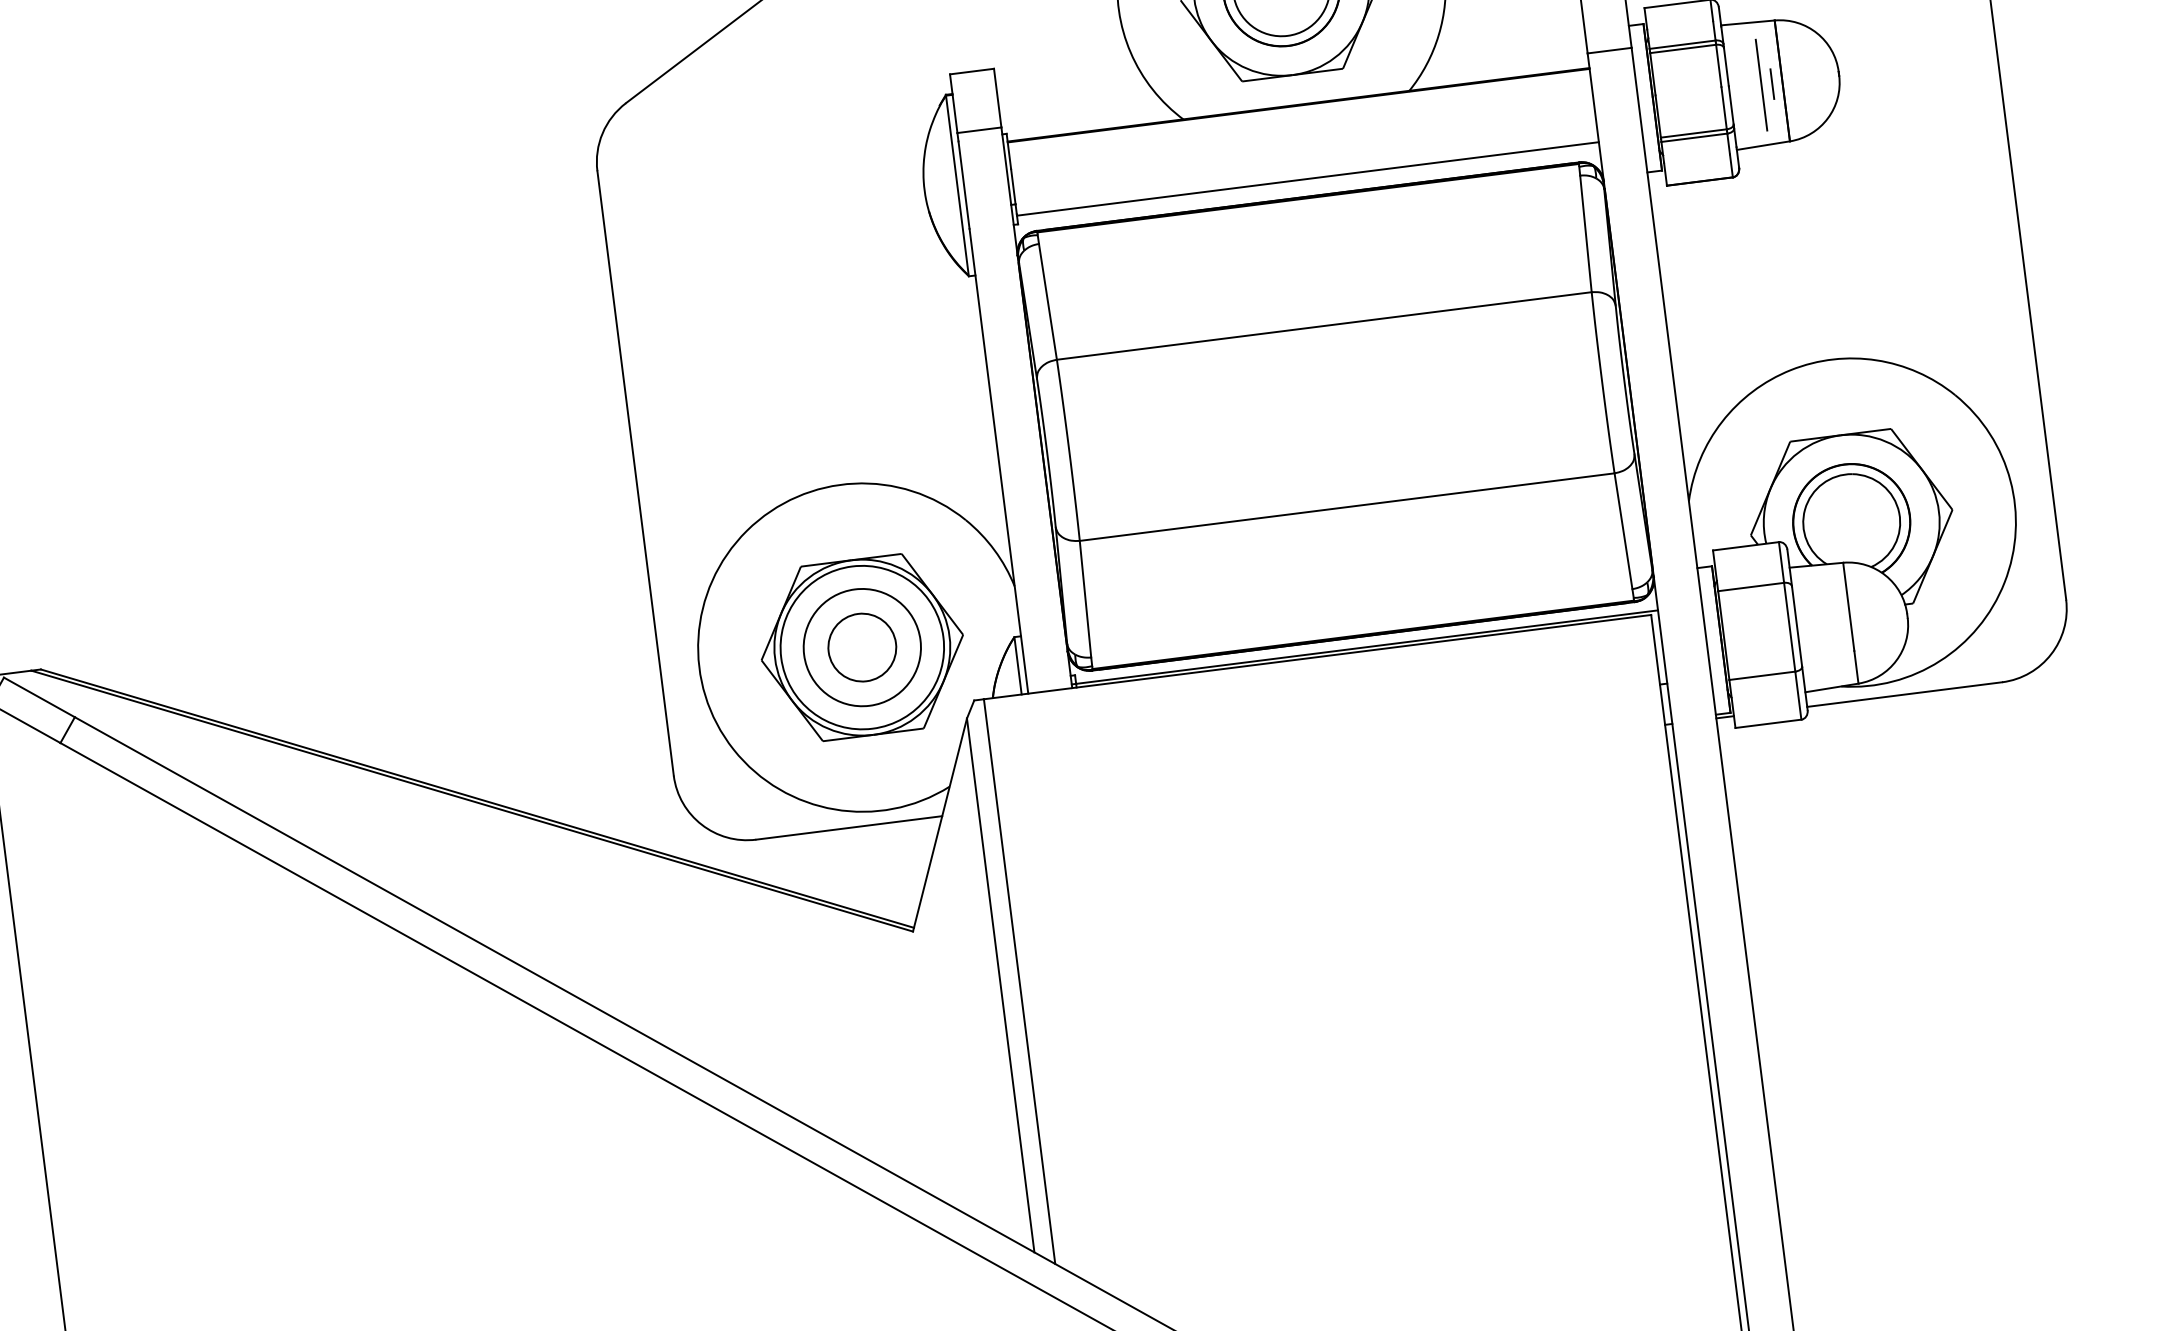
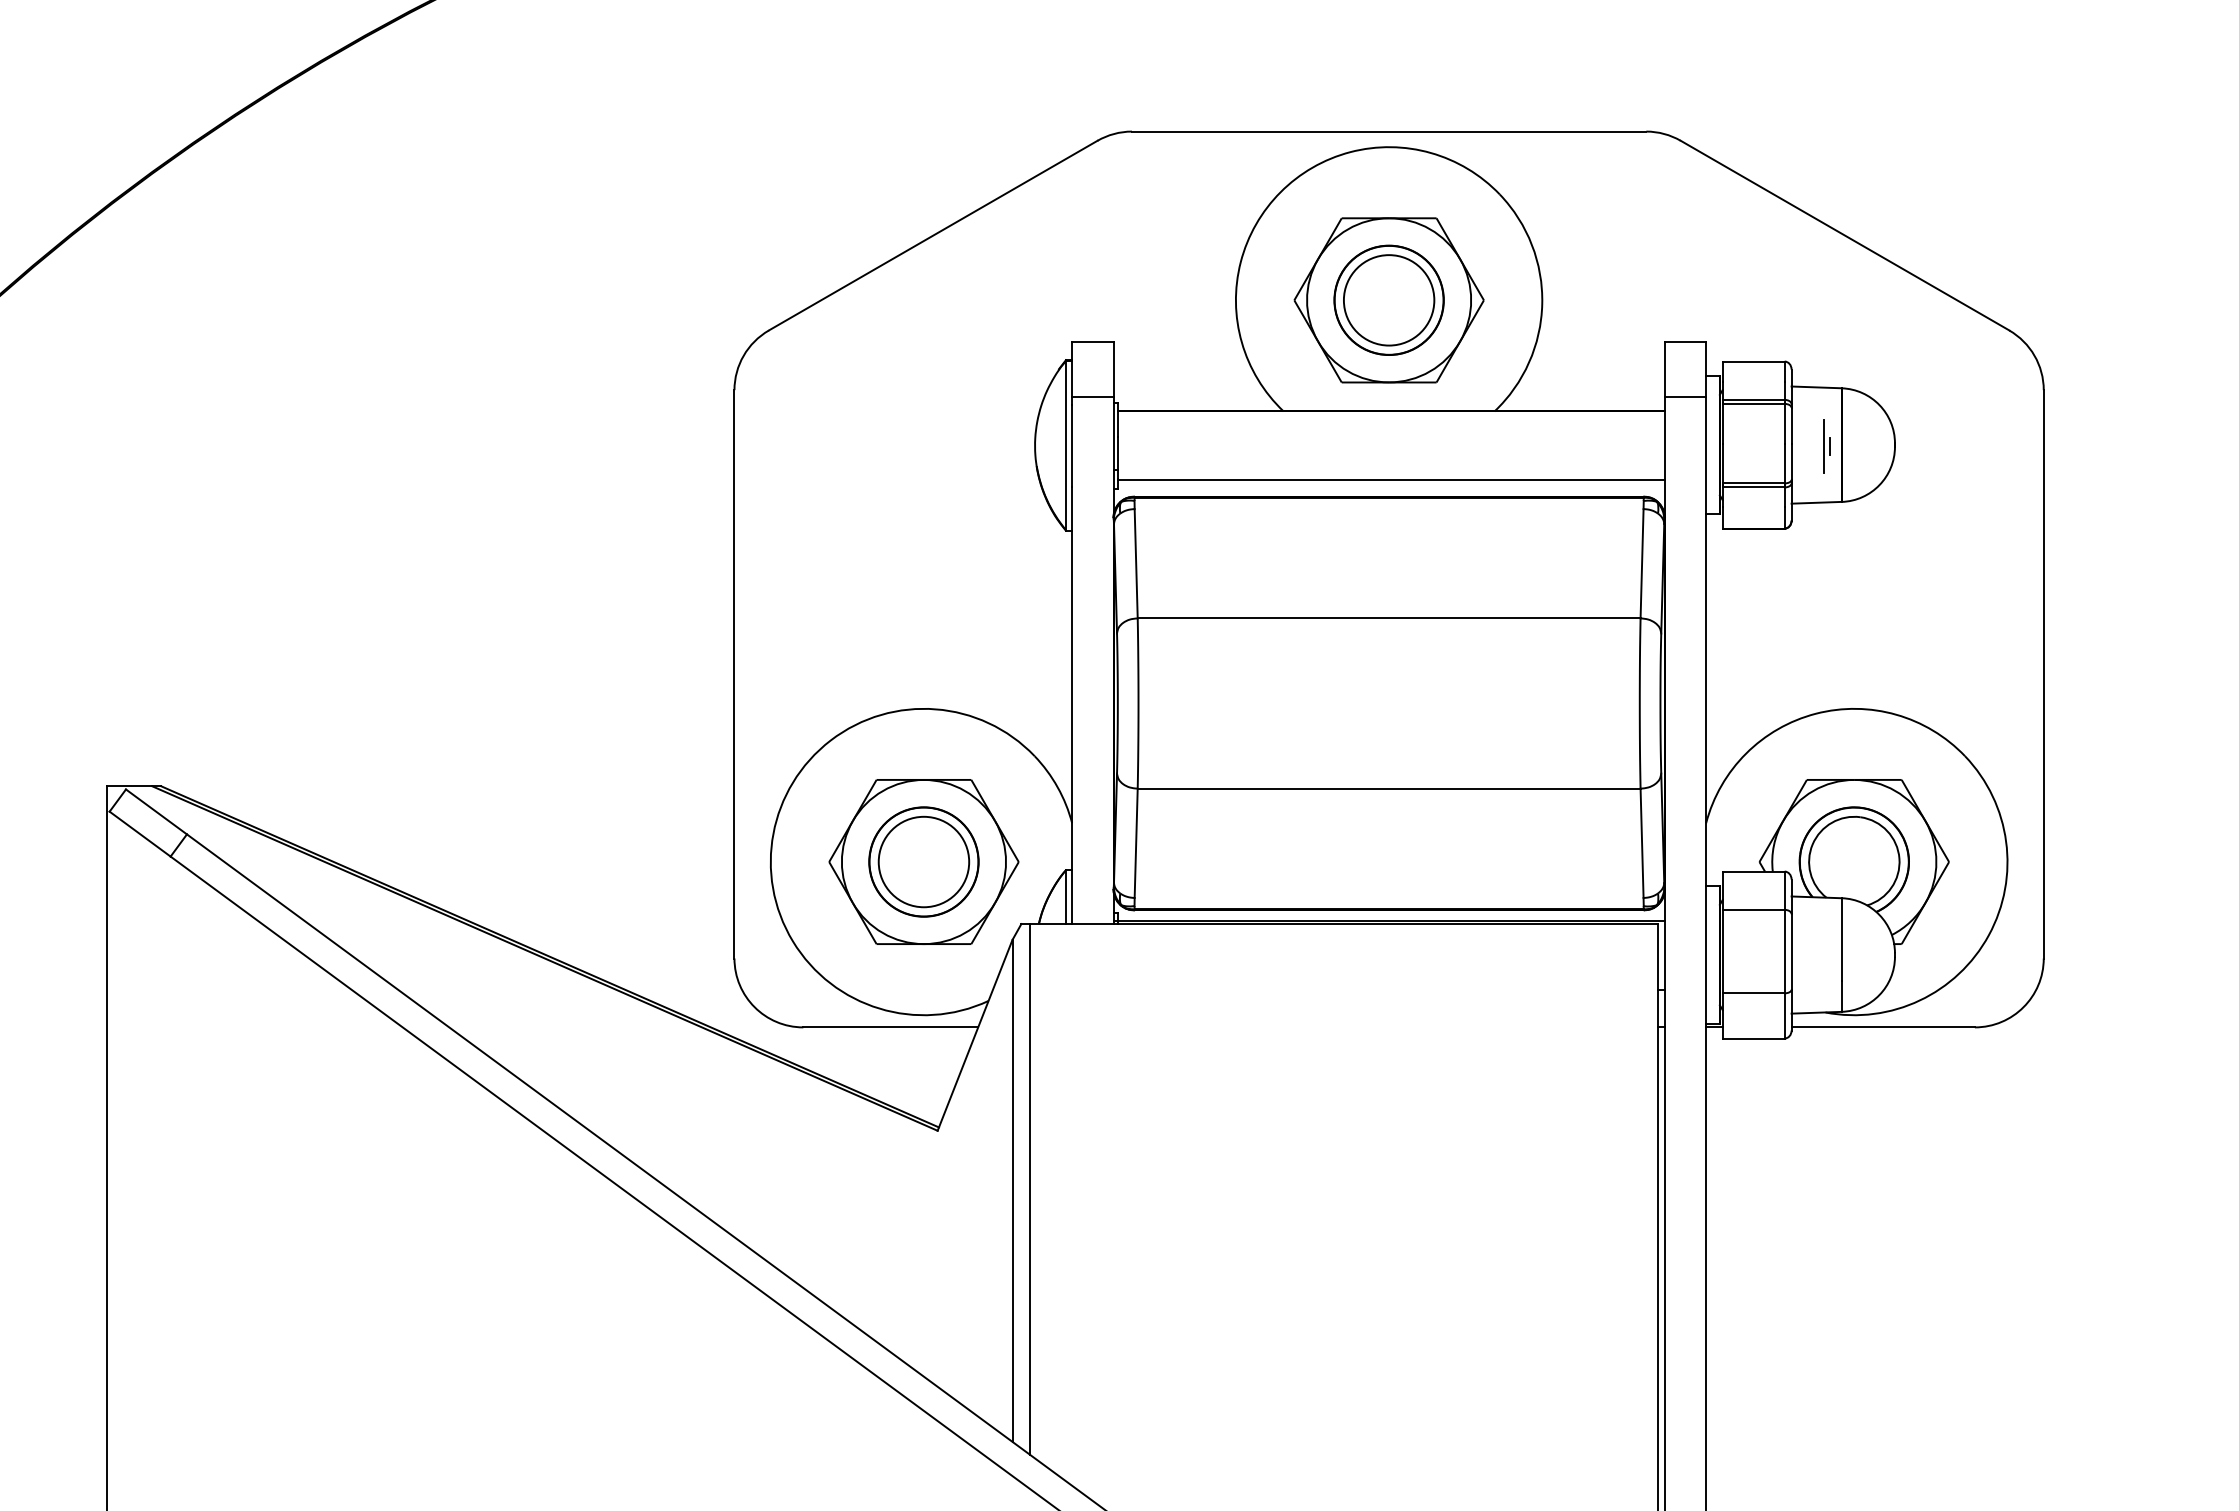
part: (1766, 84) -> (1826, 446), size x0.62
circle: (861, 647) -> (923, 861), size x0.71
circle: (861, 647) -> (923, 861), size x1.43

